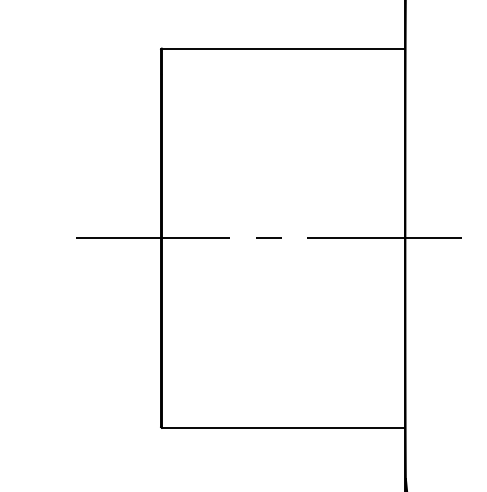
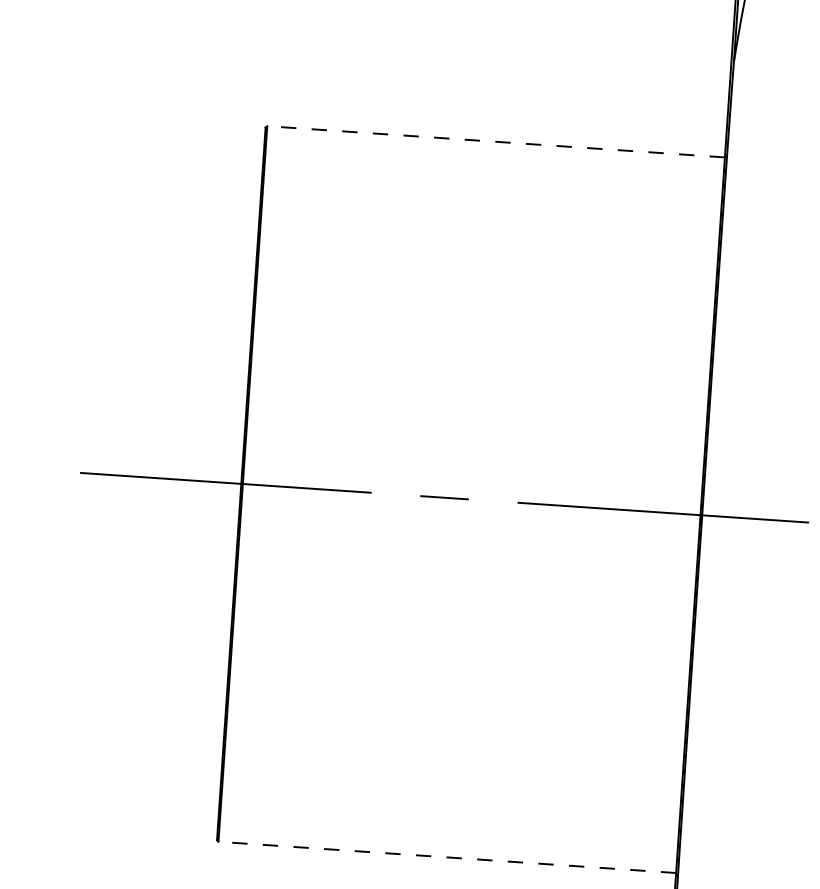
line: (282, 48) -> (494, 141), solid -> dashed
line: (282, 427) -> (446, 856), solid -> dashed

